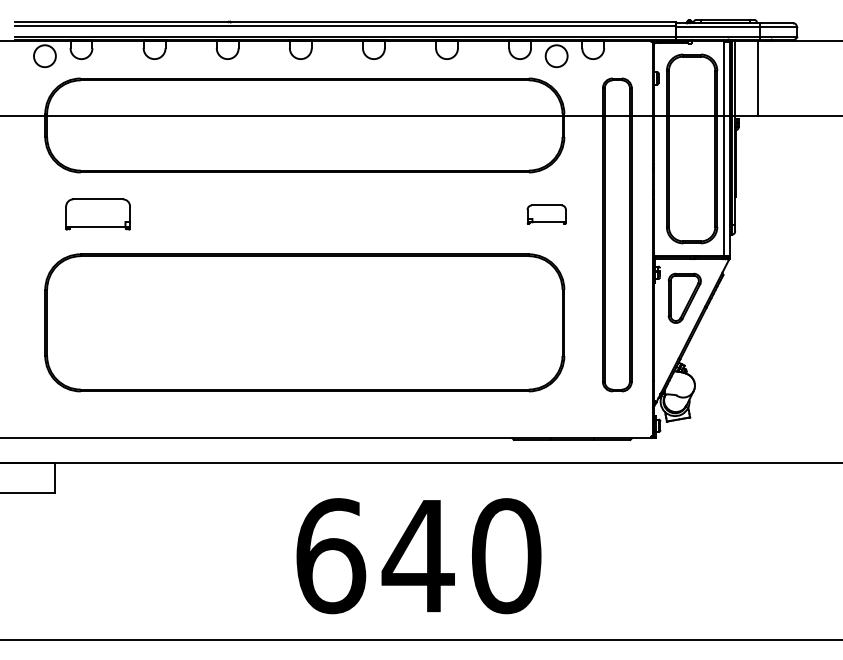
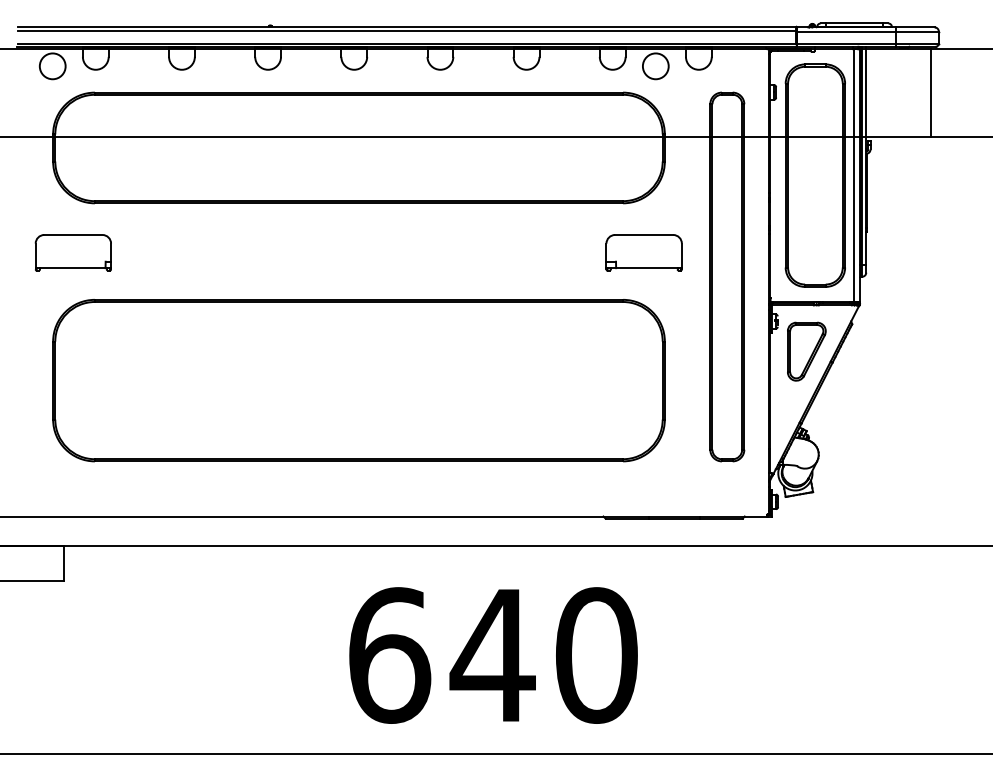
line: (758, 78) -> (931, 92), moved
part: (97, 214) -> (72, 252), moved
part: (546, 214) -> (643, 252), size x1.67

